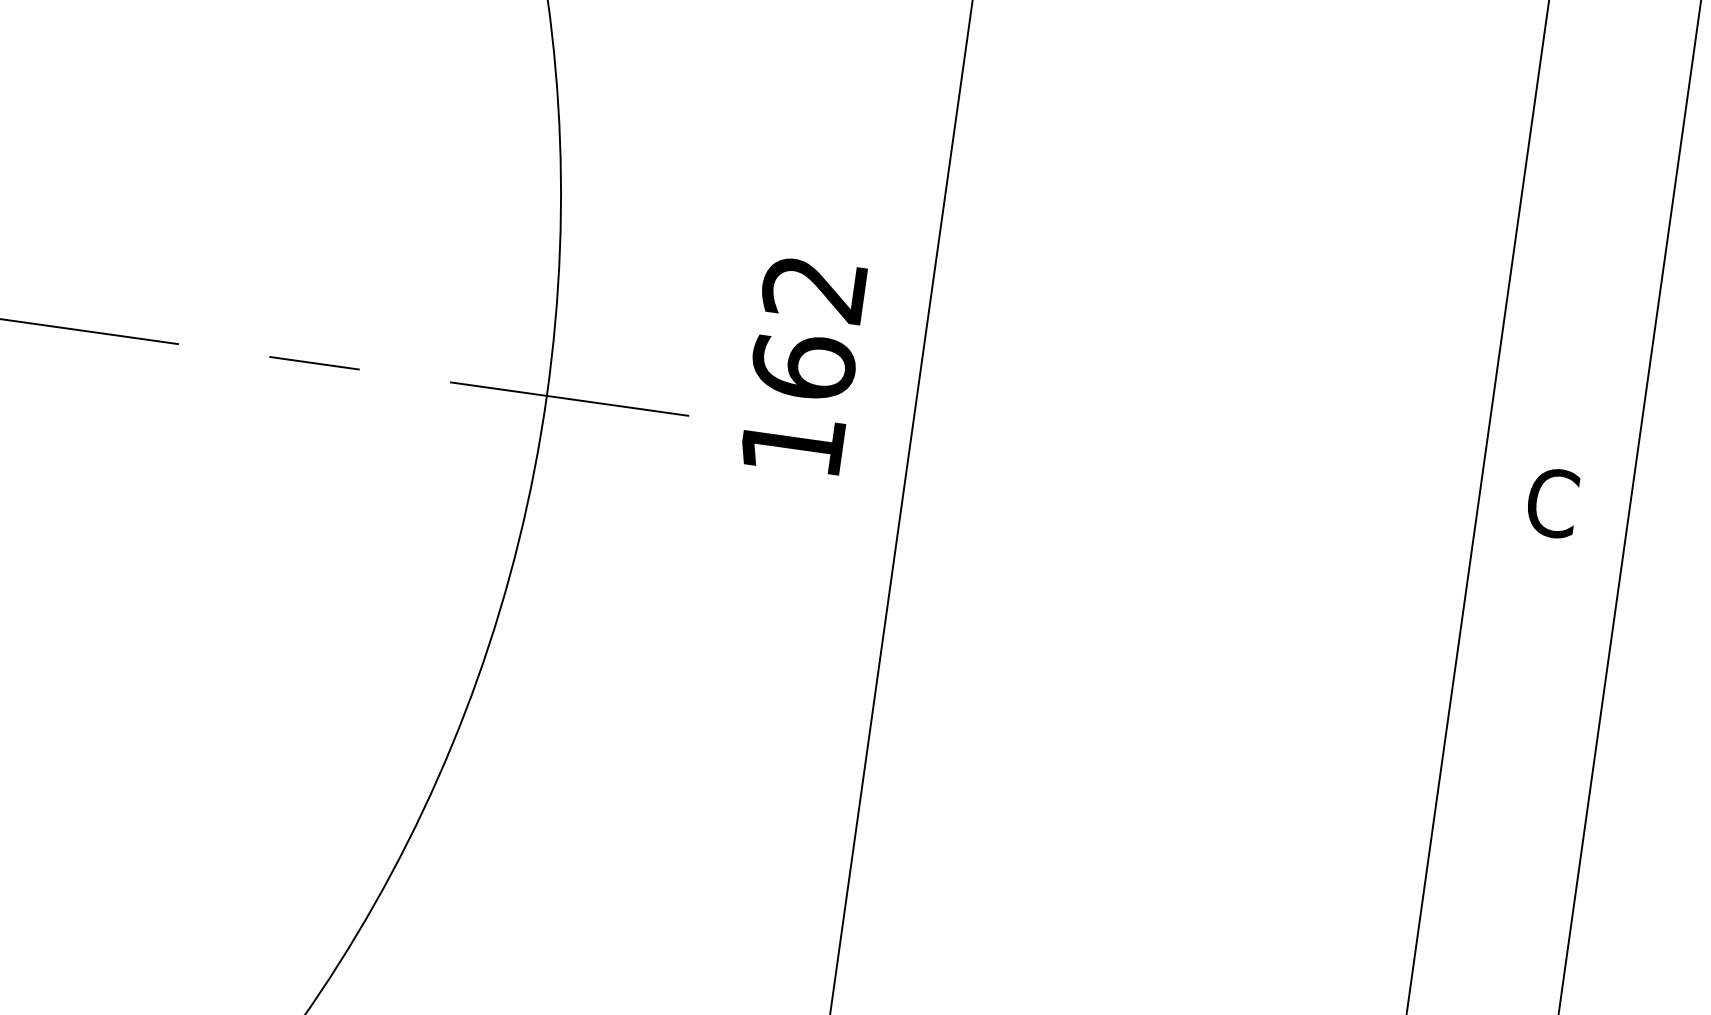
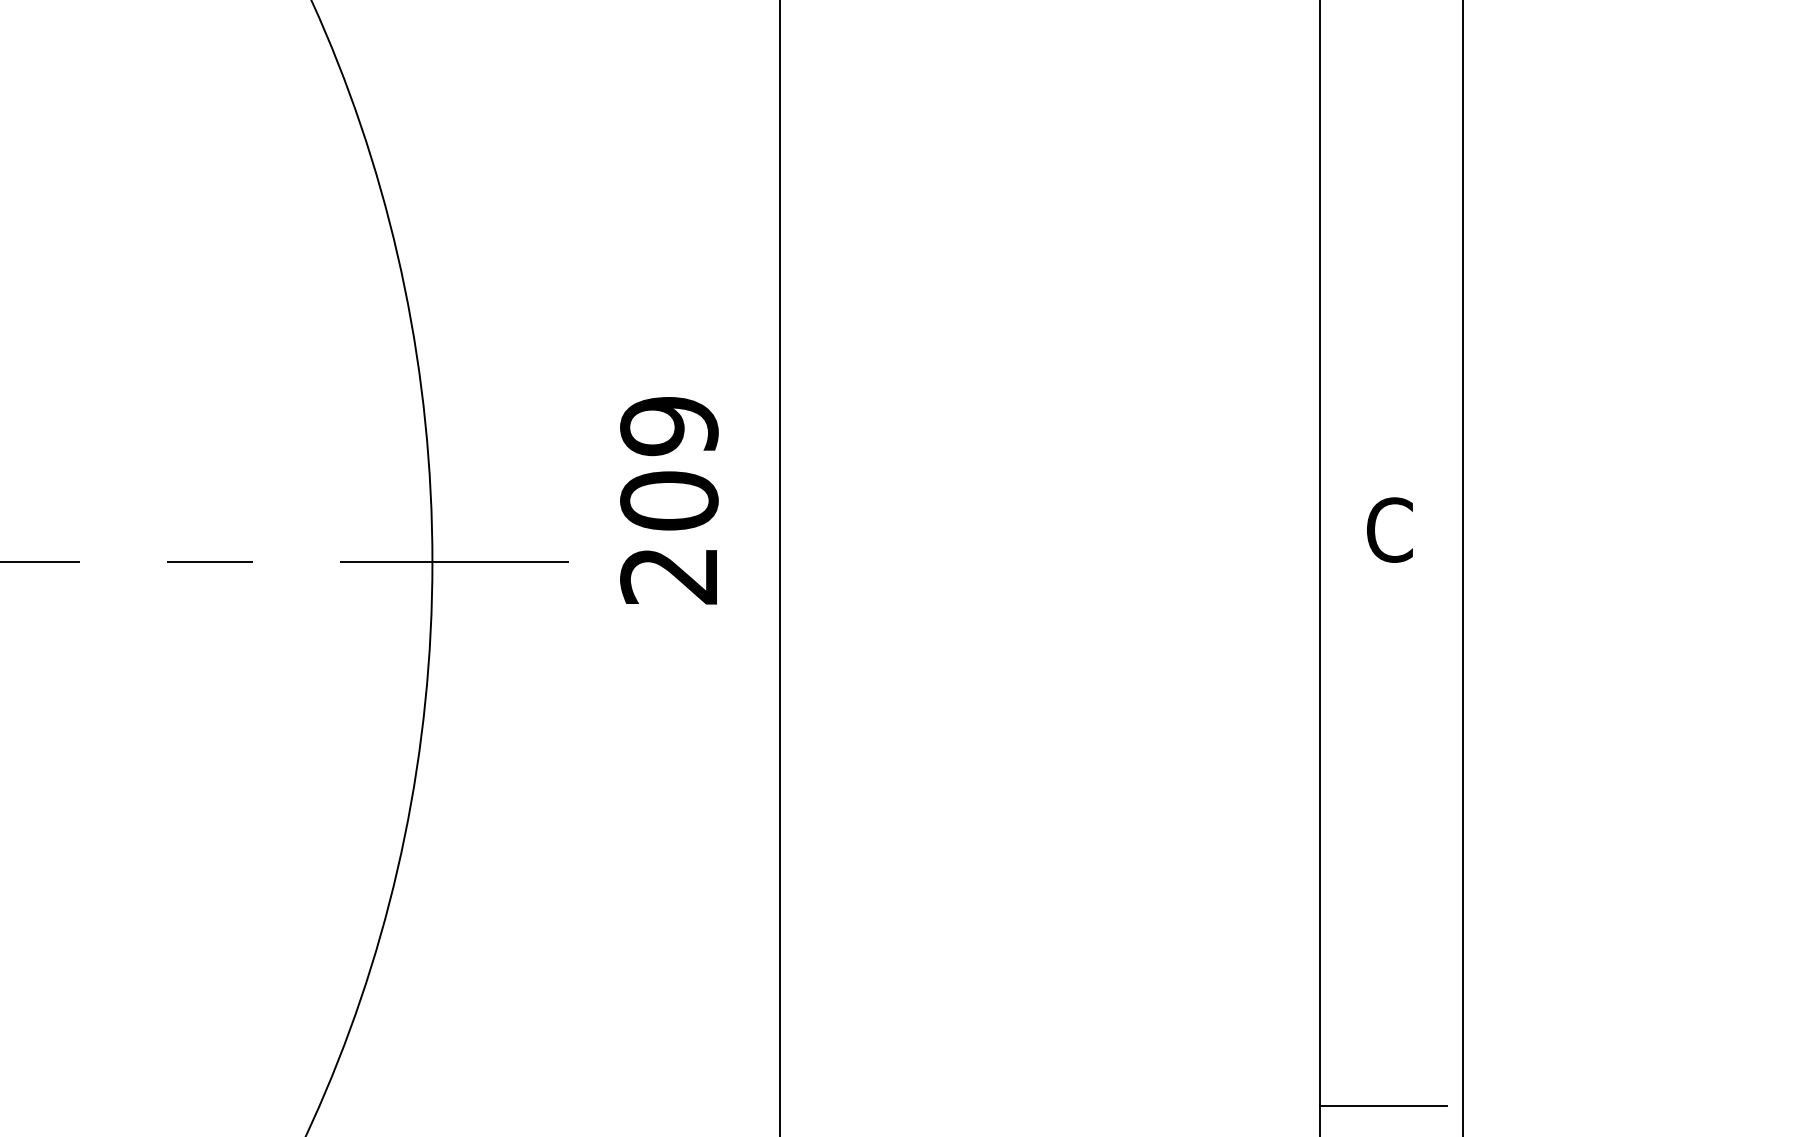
text: (803, 366) -> (669, 500), 162 -> 209

